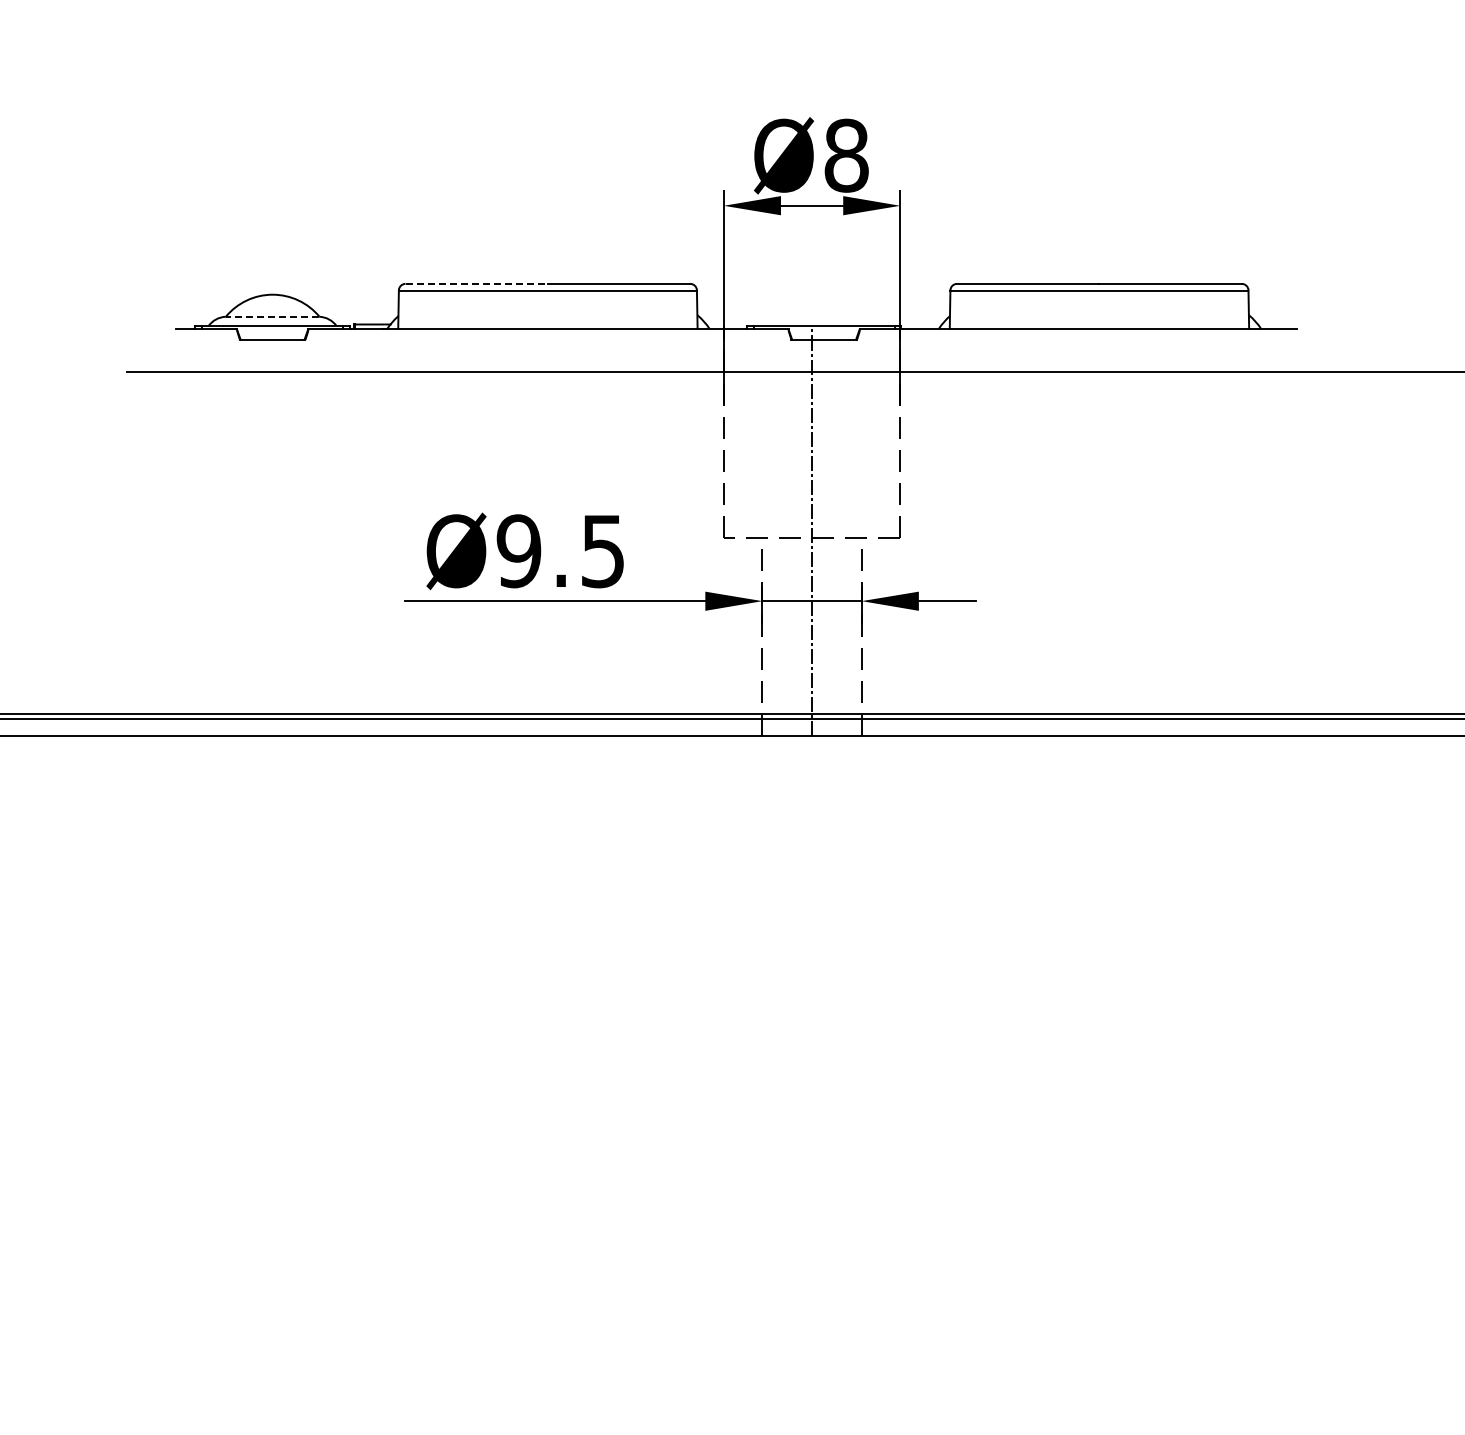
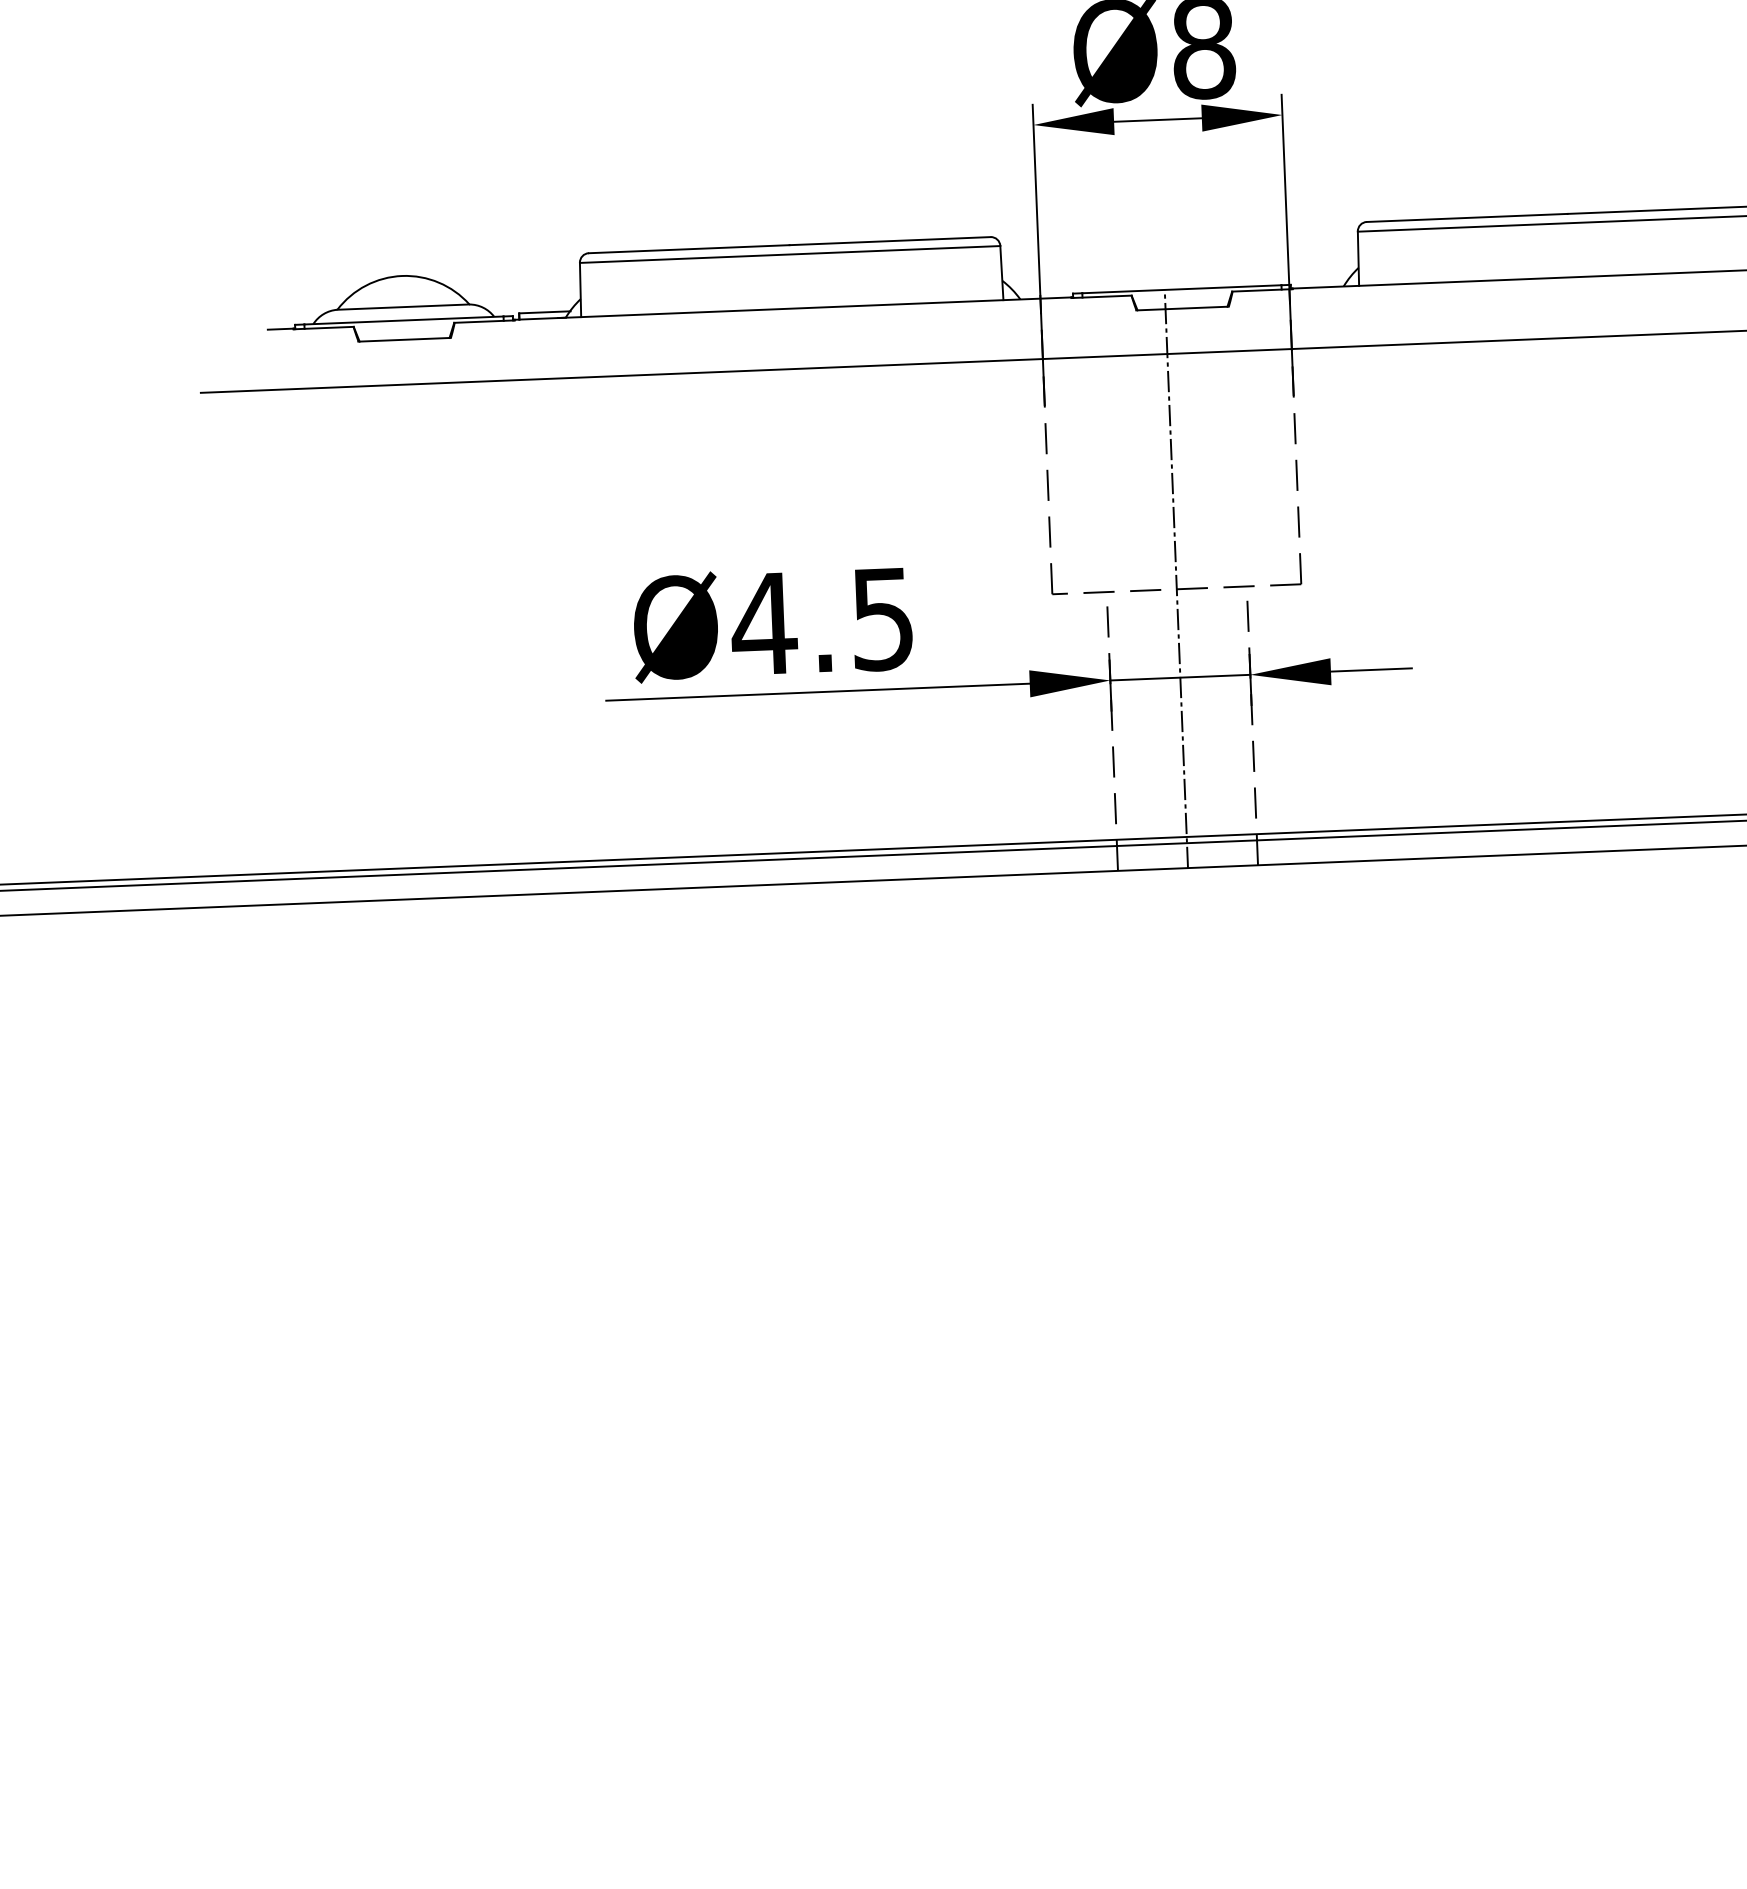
line: (477, 283) -> (690, 248), dashed -> solid
line: (272, 316) -> (403, 306), dashed -> solid
text: (518, 551) -> (763, 624), Ø9.5 -> Ø4.5

